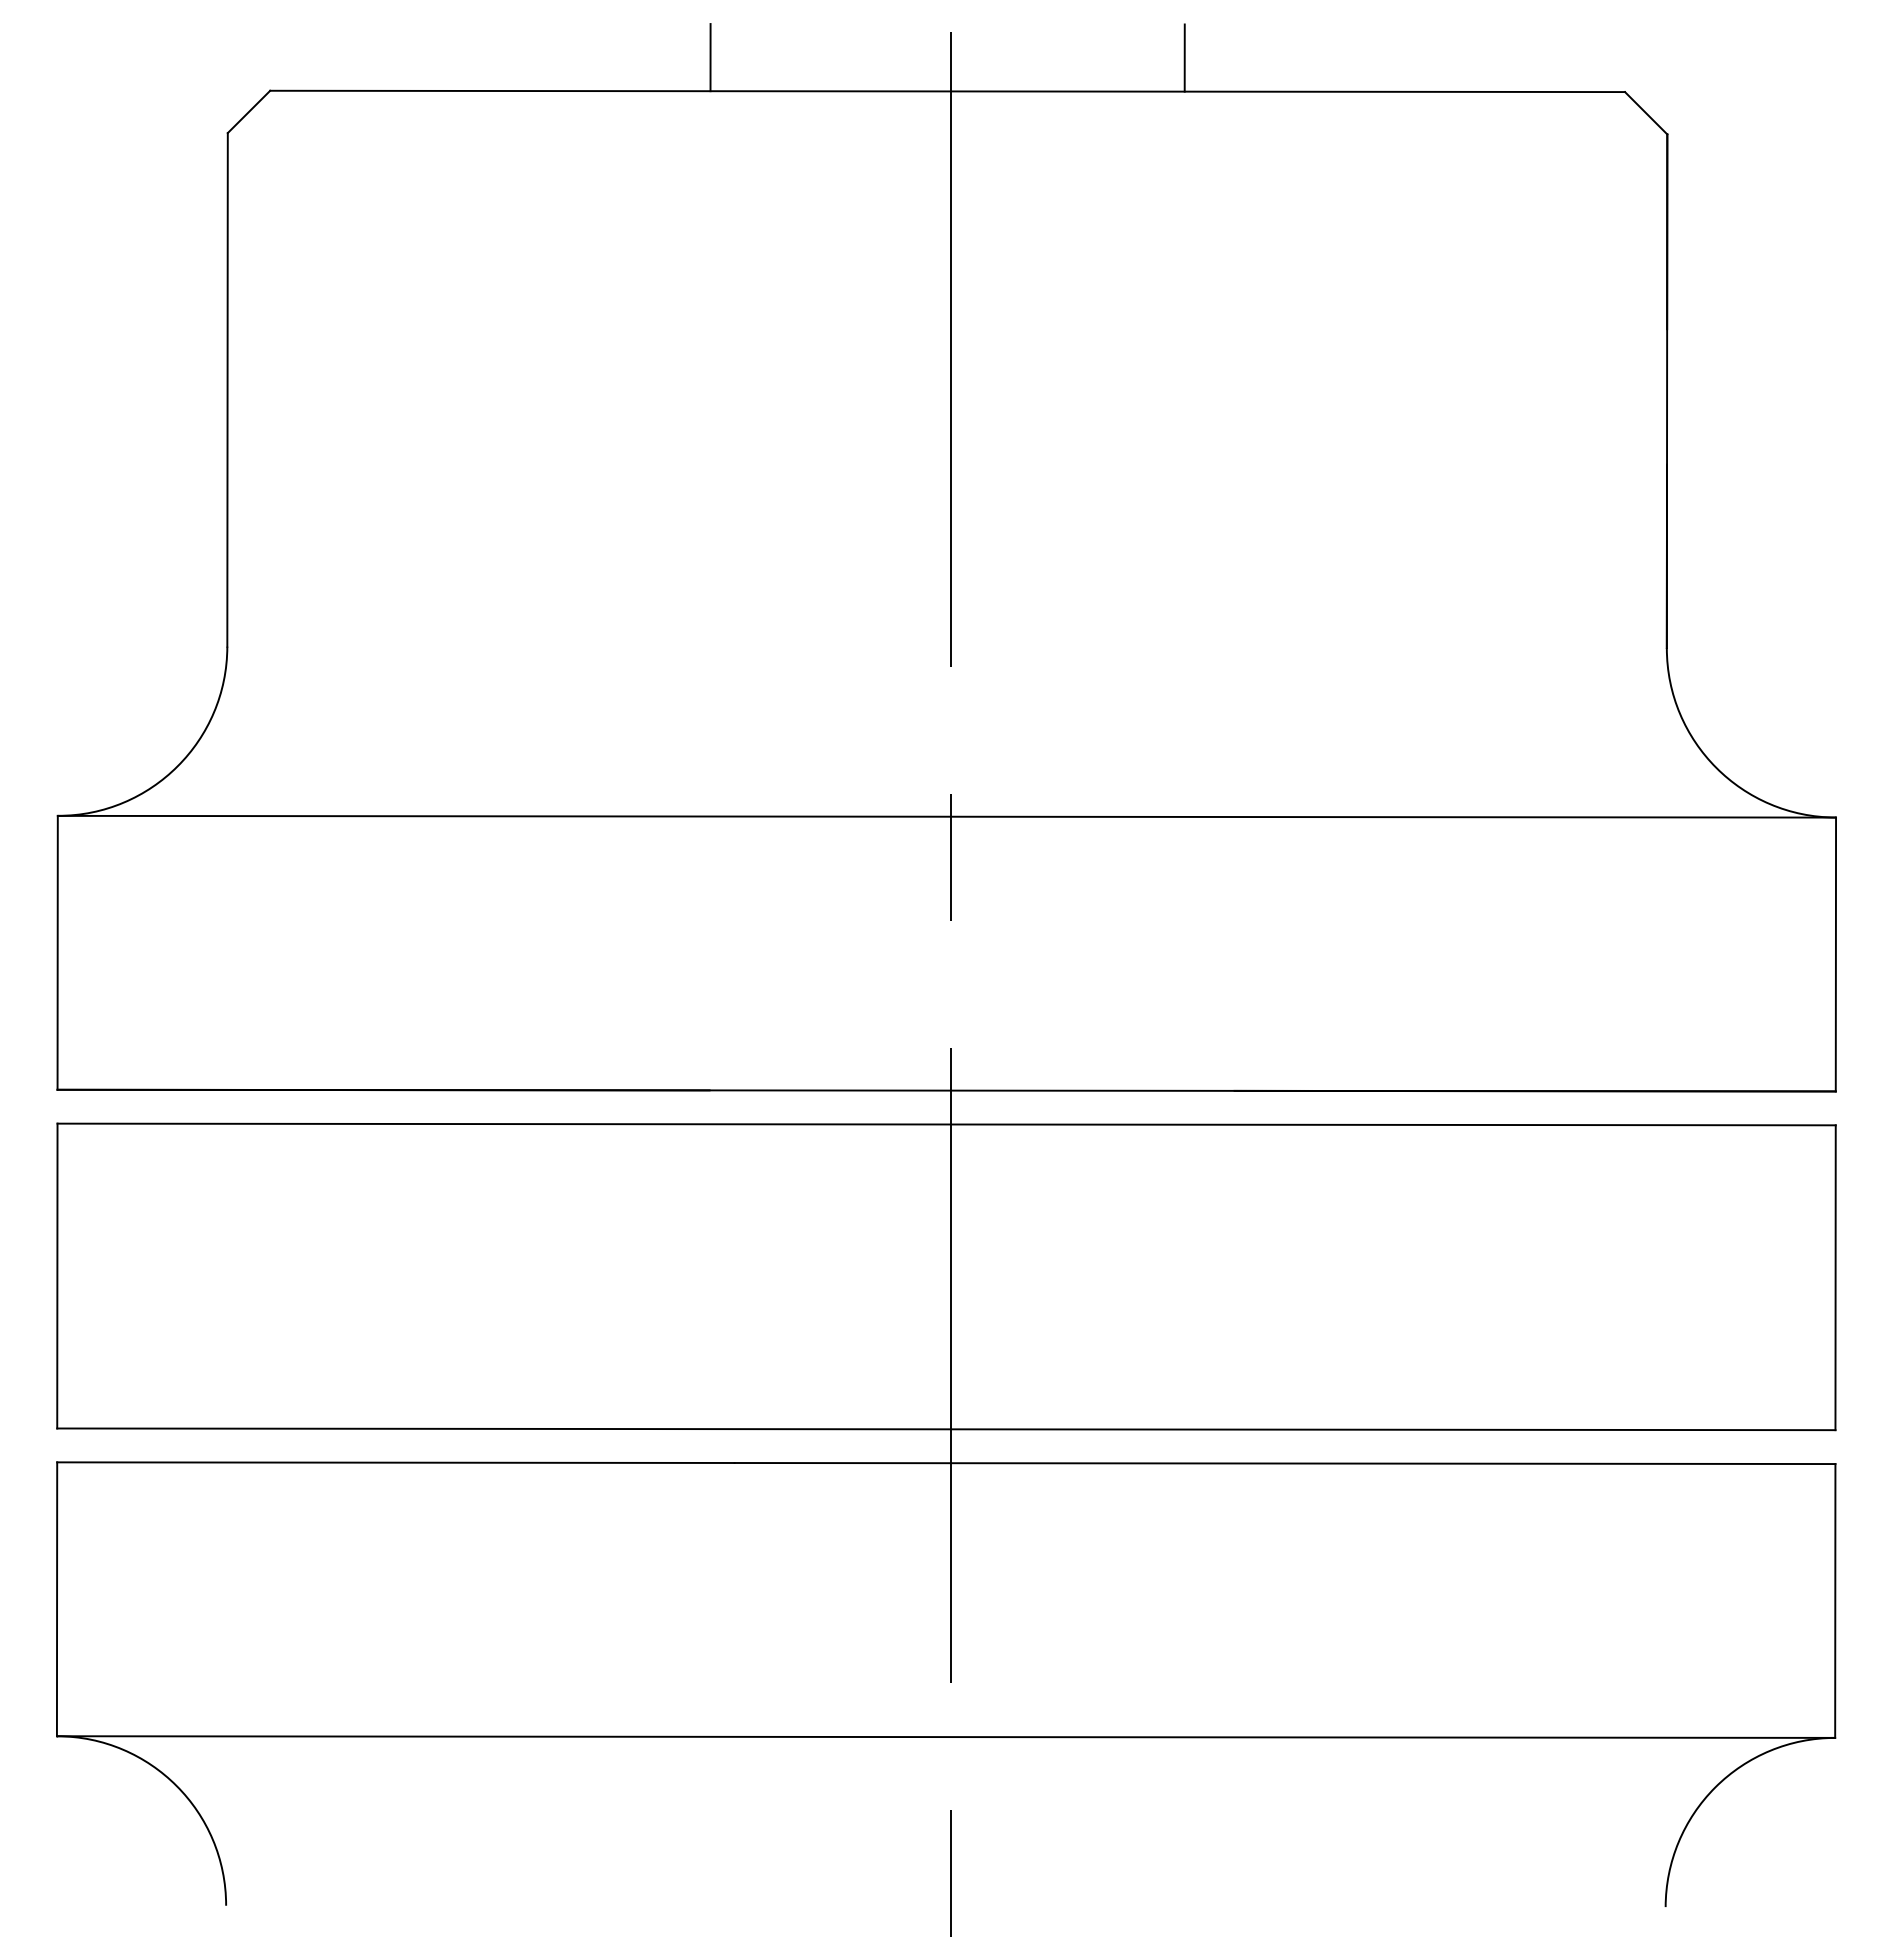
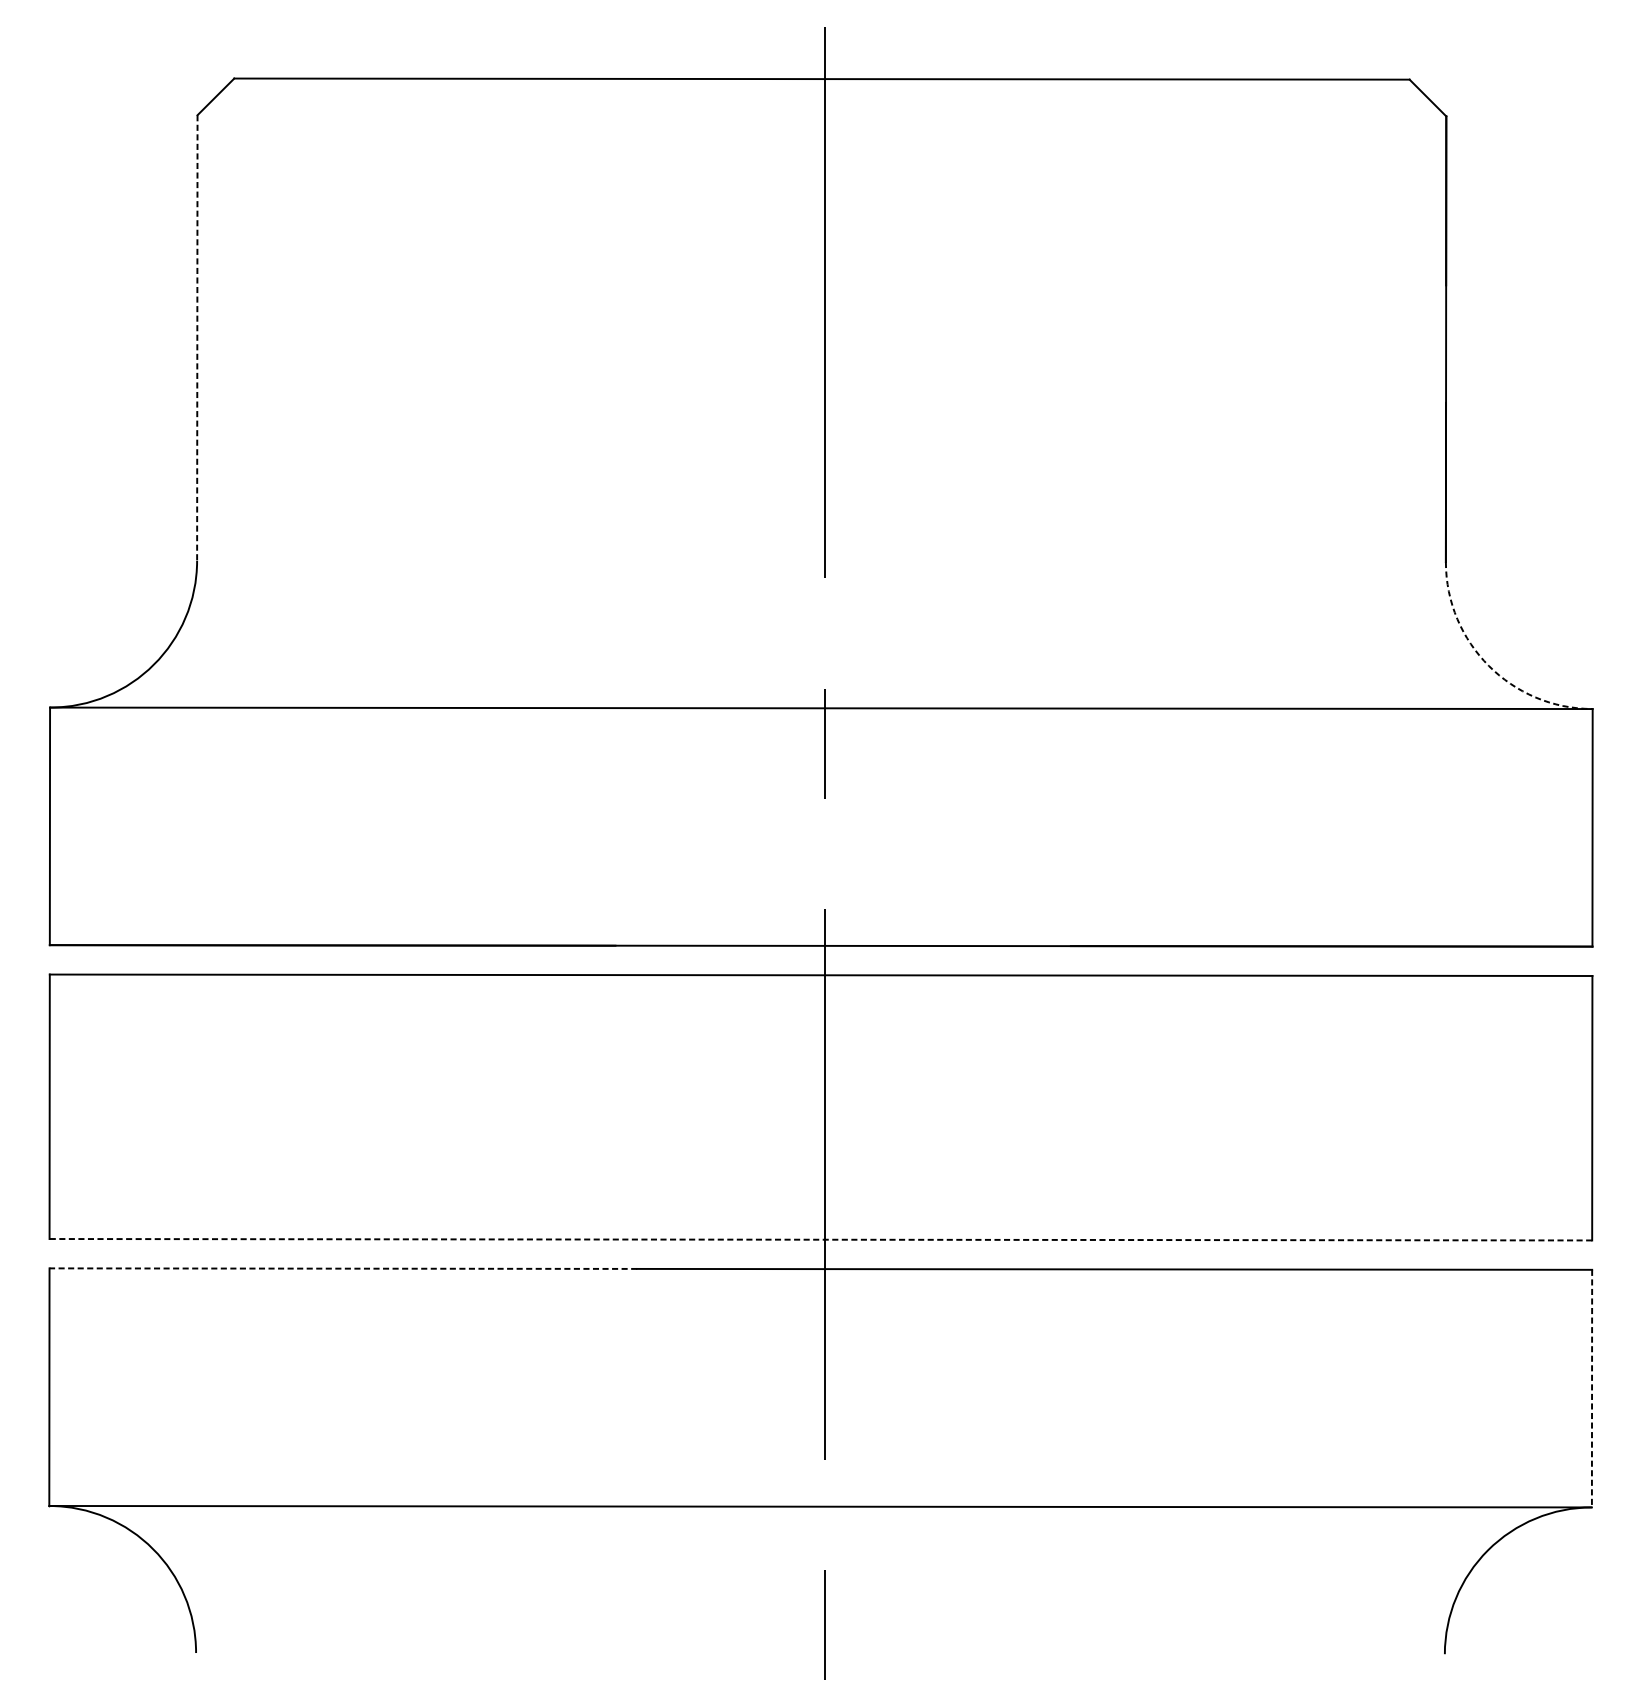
line: (710, 57) -> (616, 49), removed
line: (1184, 57) -> (1027, 49), removed
line: (227, 389) -> (197, 337), solid -> dashed
arc: (1716, 767) -> (1488, 665), solid -> dashed
line: (945, 1429) -> (820, 1239), solid -> dashed
line: (395, 1462) -> (343, 1268), solid -> dashed
line: (1835, 1600) -> (1592, 1388), solid -> dashed

